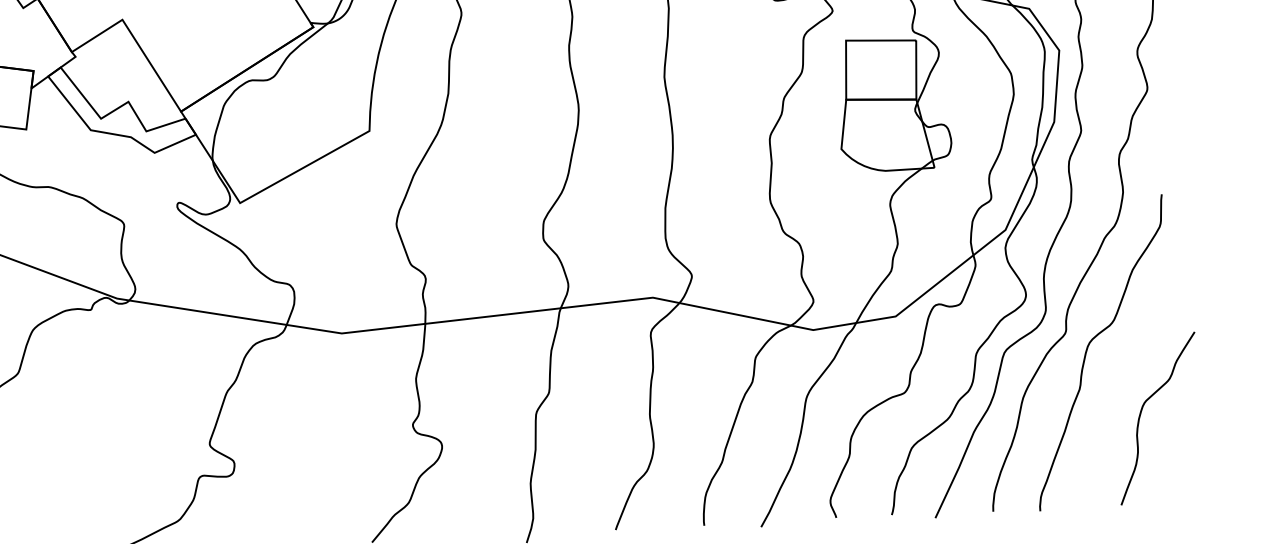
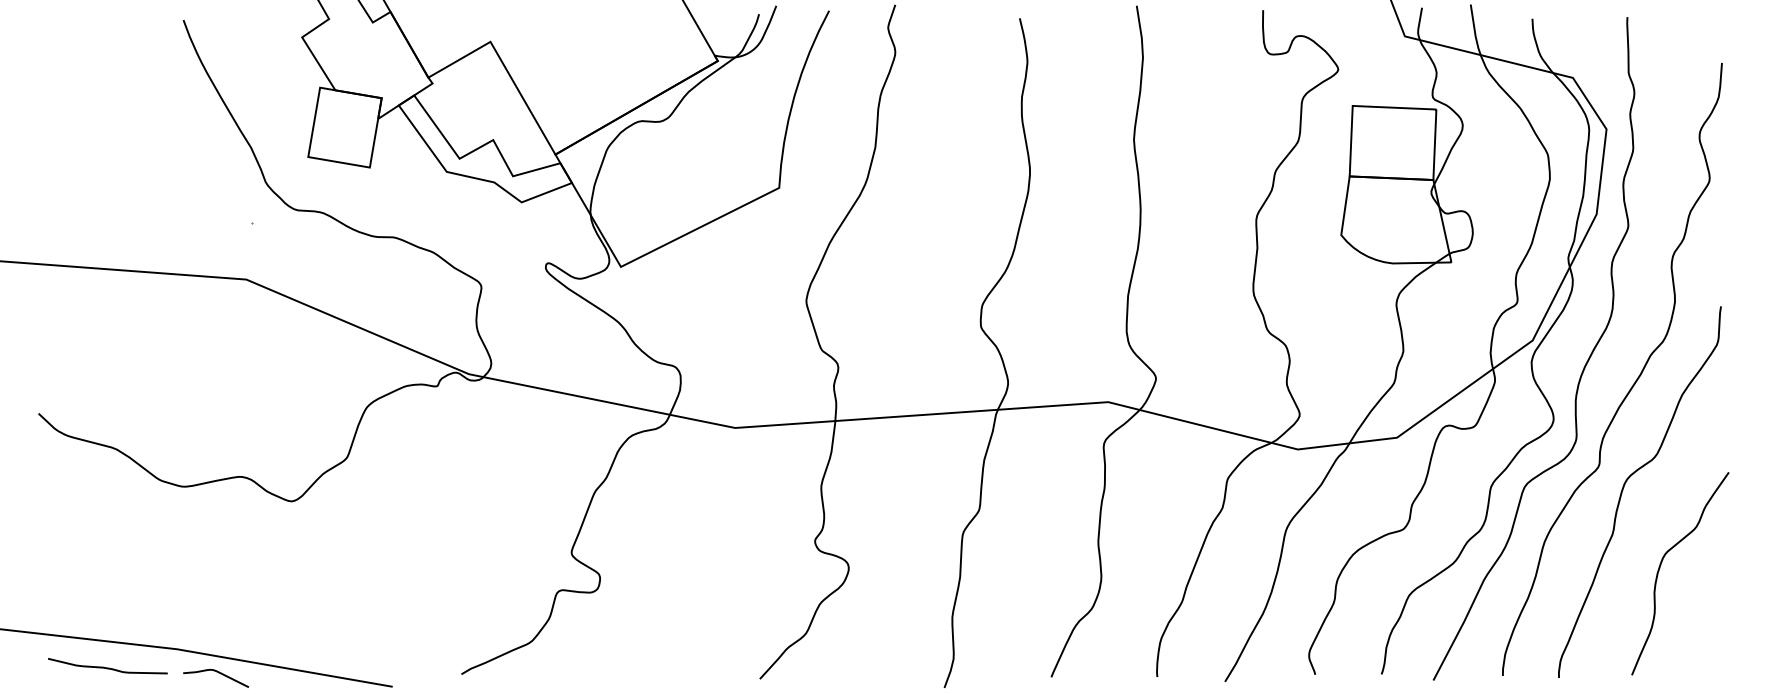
curve: (1141, 412) -> (1661, 565), moved

